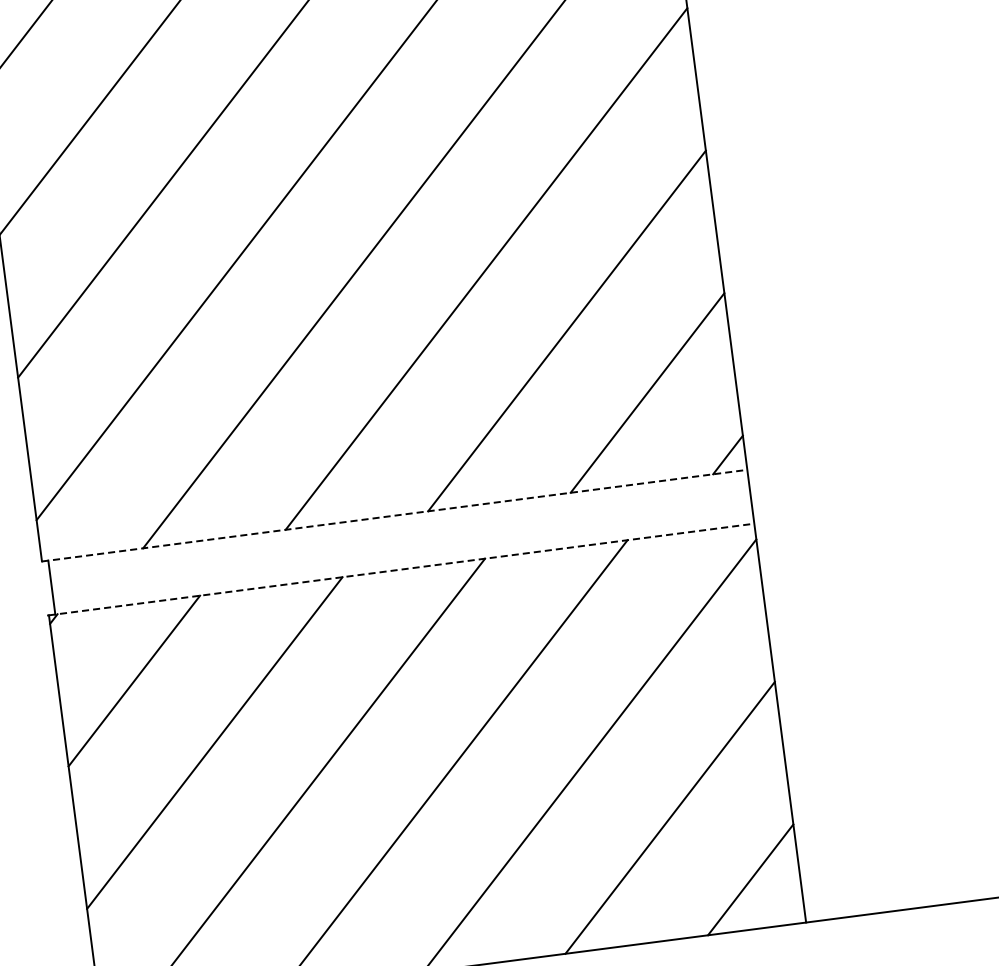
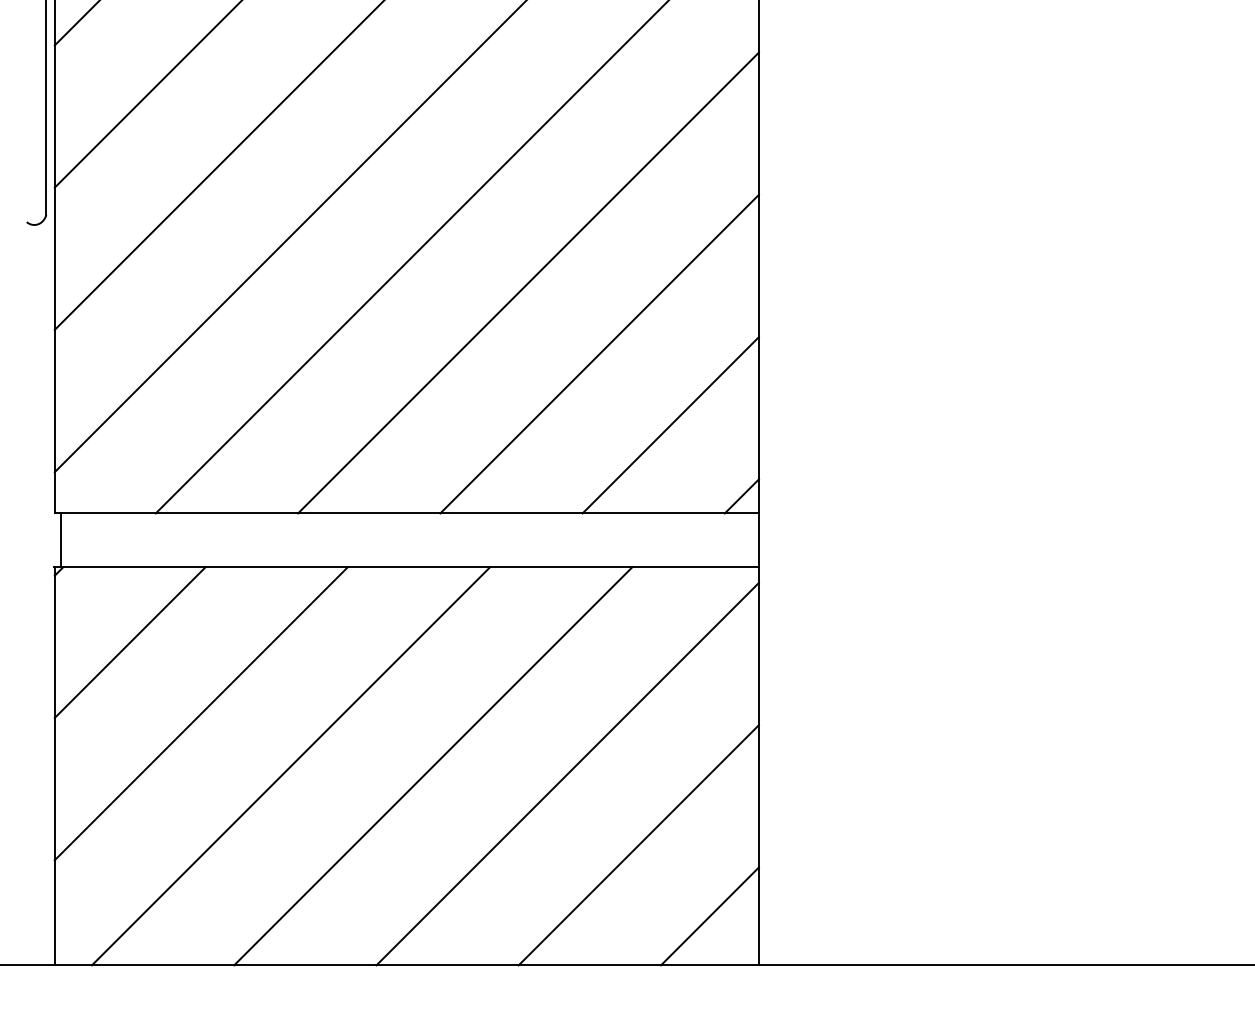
line: (395, 515) -> (407, 513), dashed -> solid
line: (402, 569) -> (407, 567), dashed -> solid

